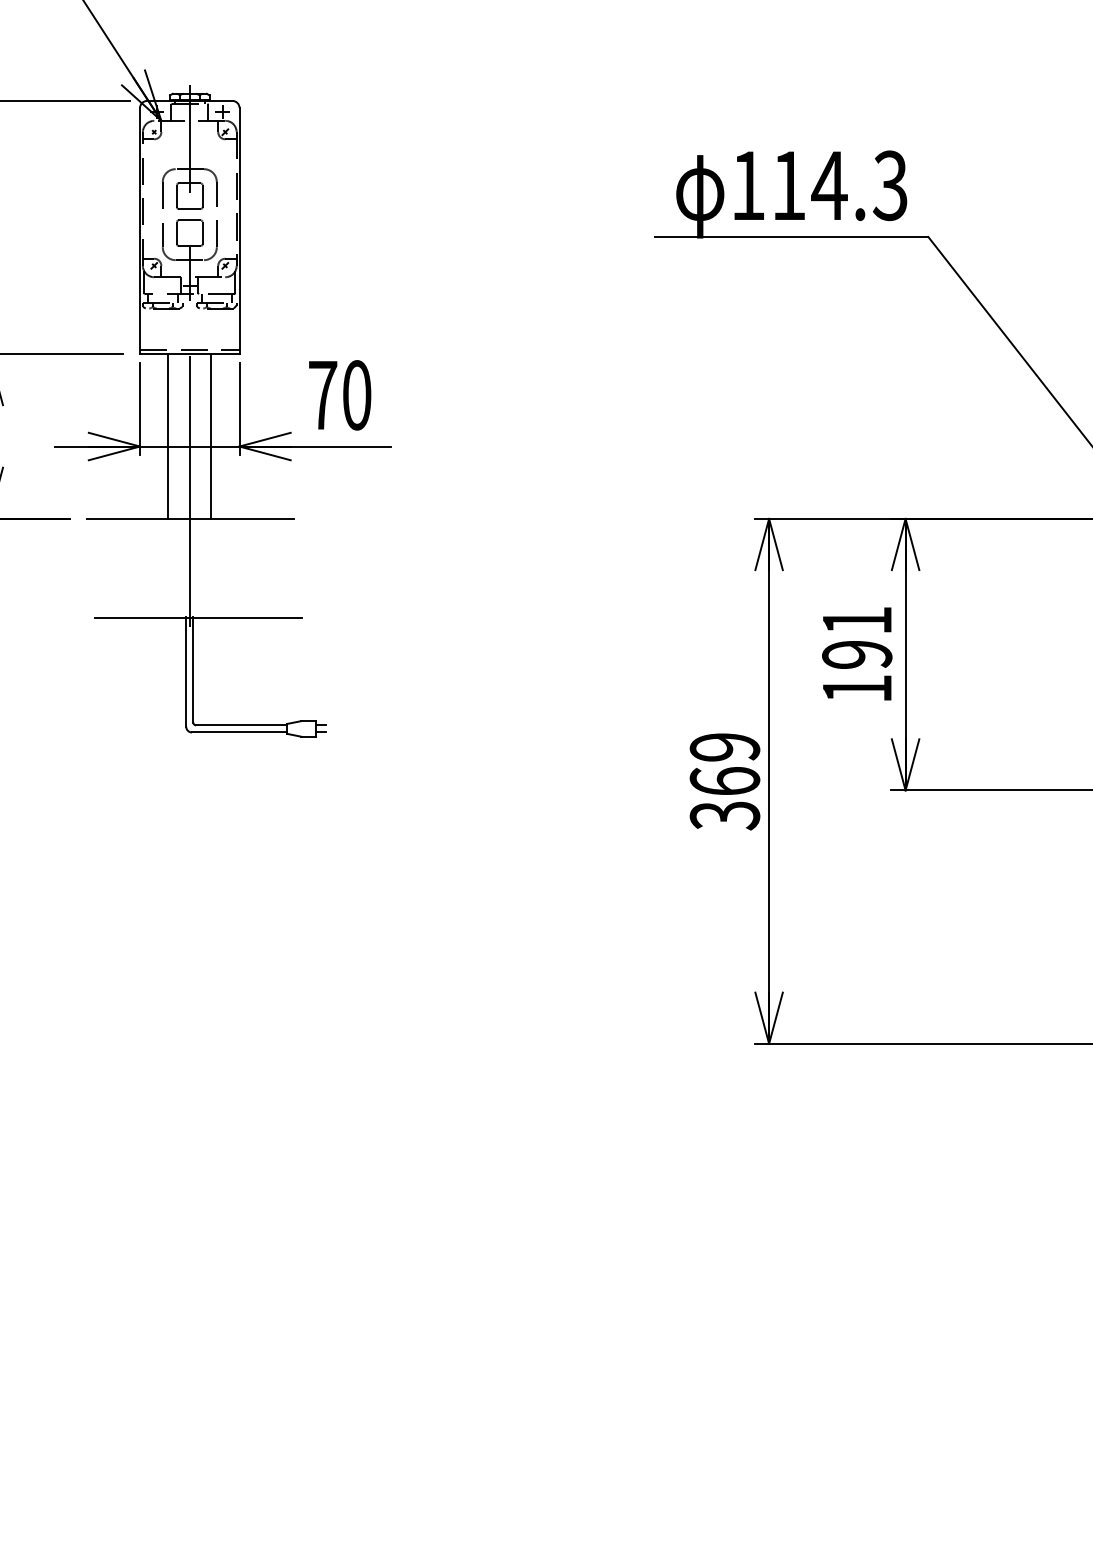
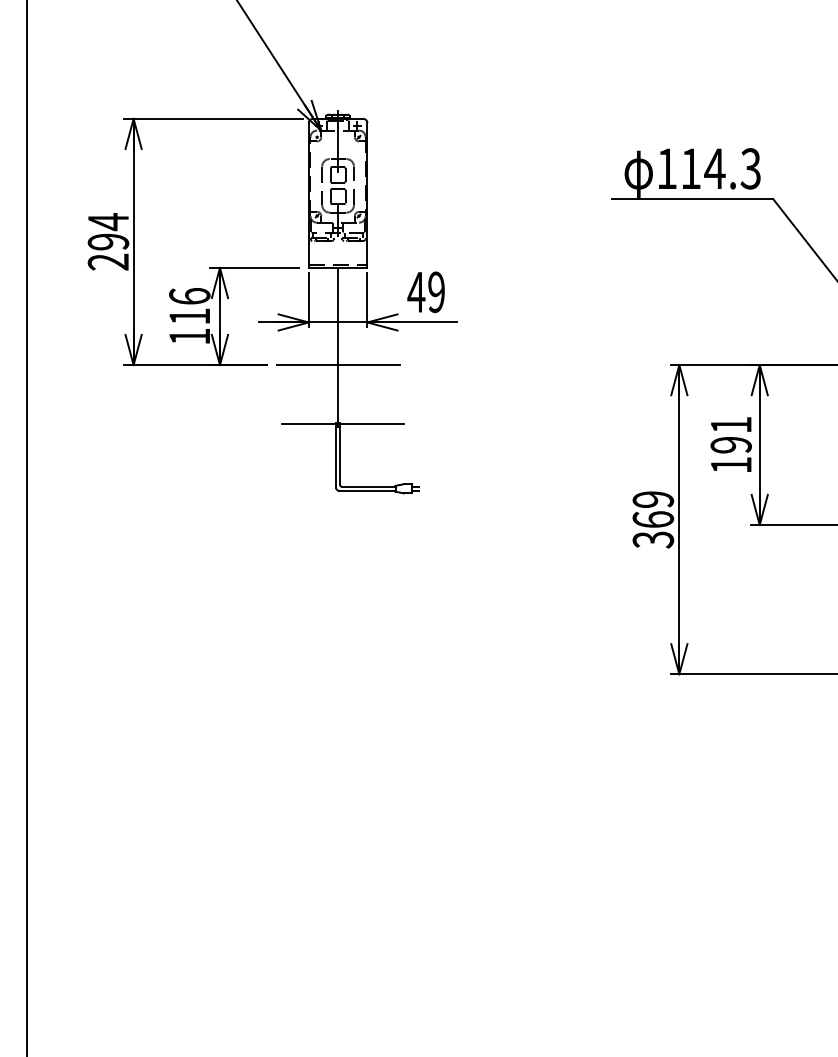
text: (338, 393) -> (425, 291), 70 -> 49
line: (168, 436) -> (325, 316), removed
line: (210, 436) -> (350, 316), removed

